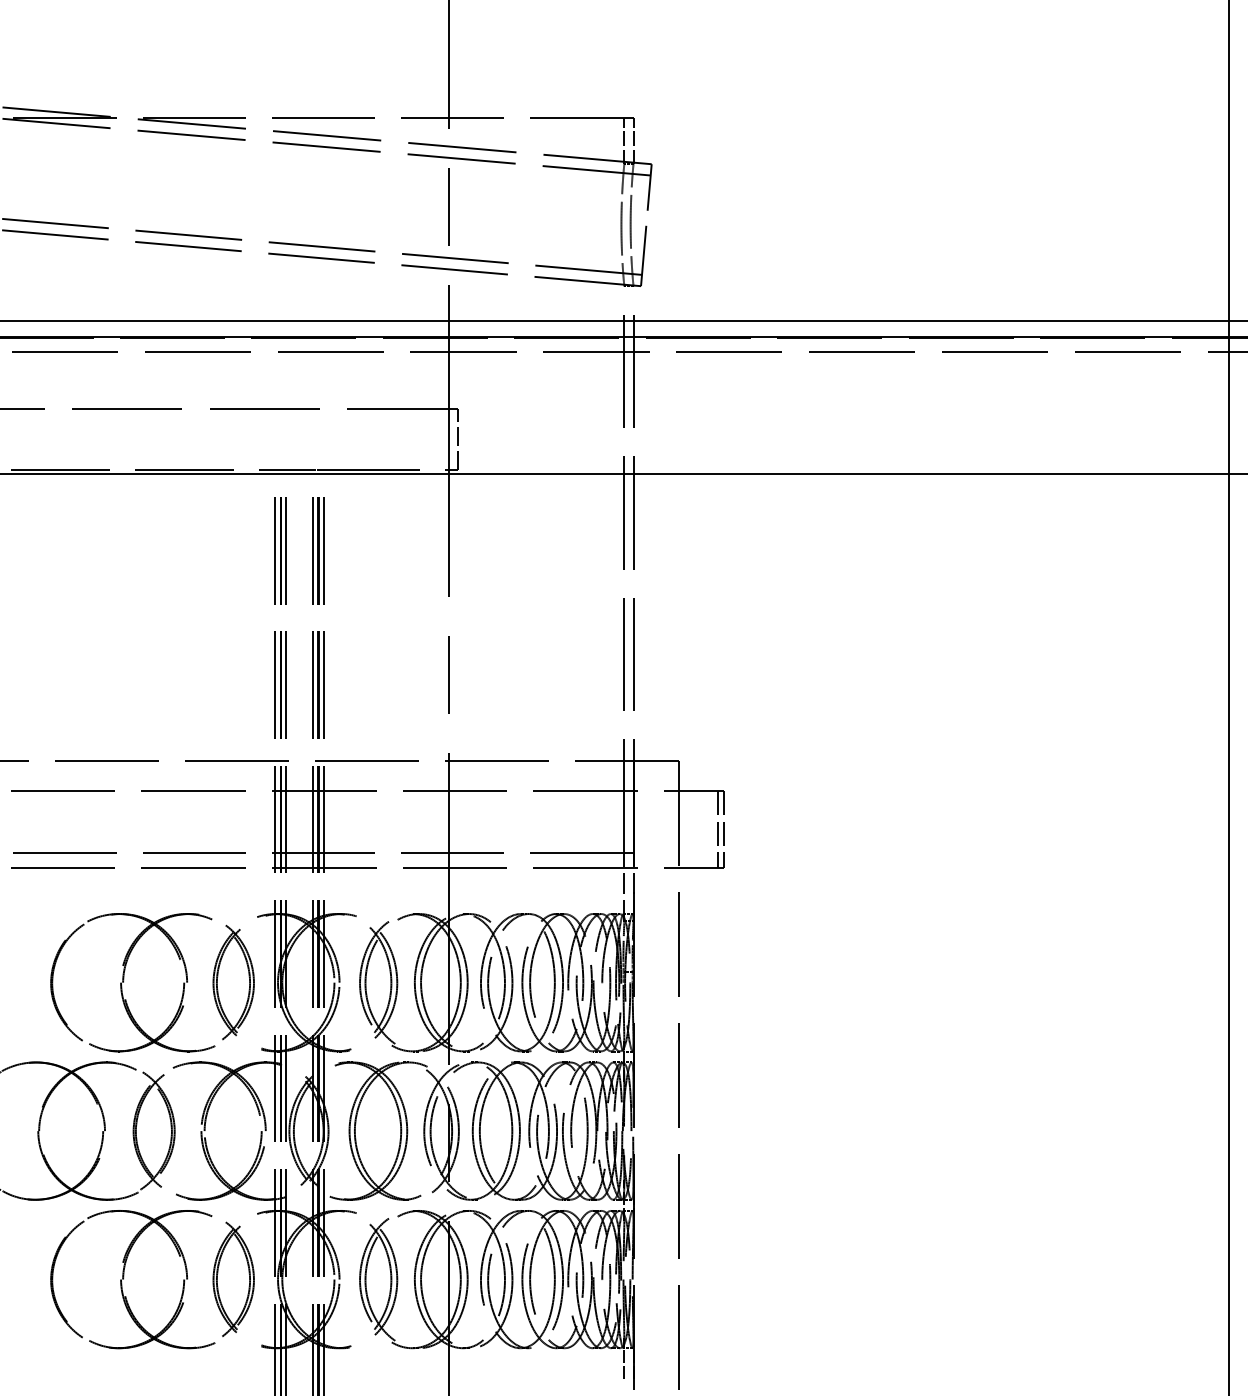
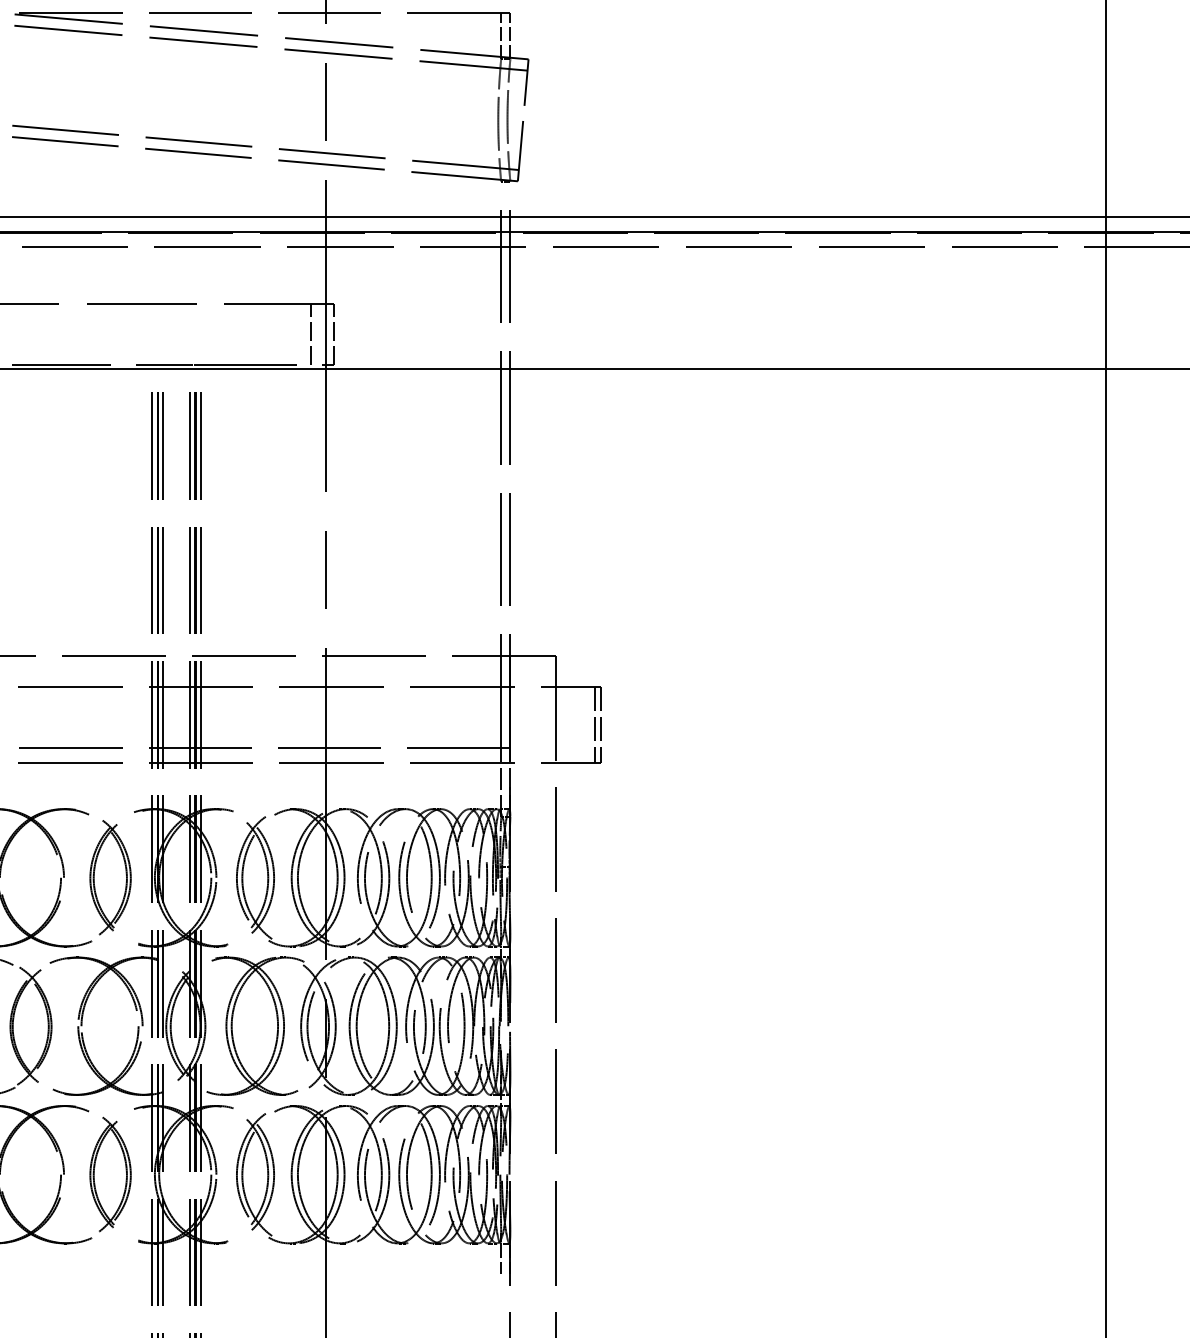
line: (433, 439) -> (310, 334), added

